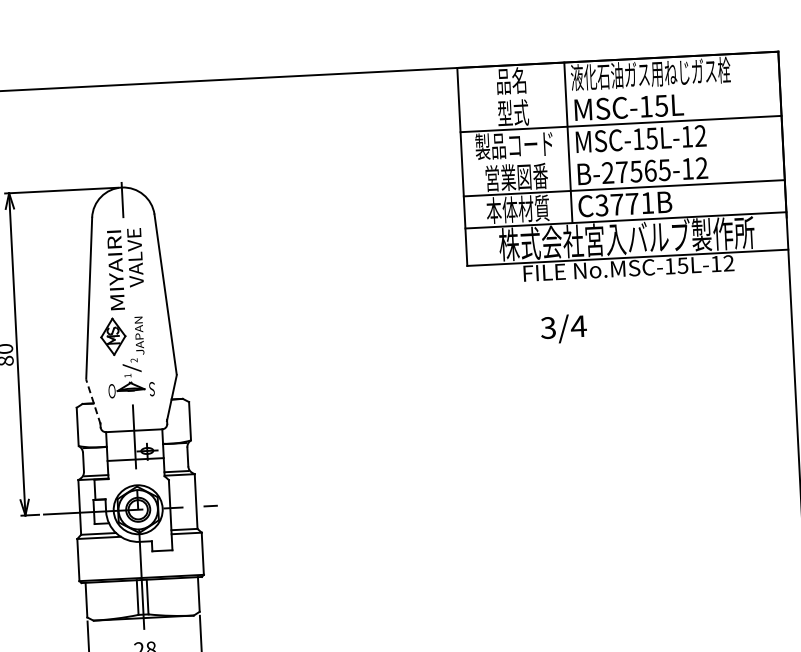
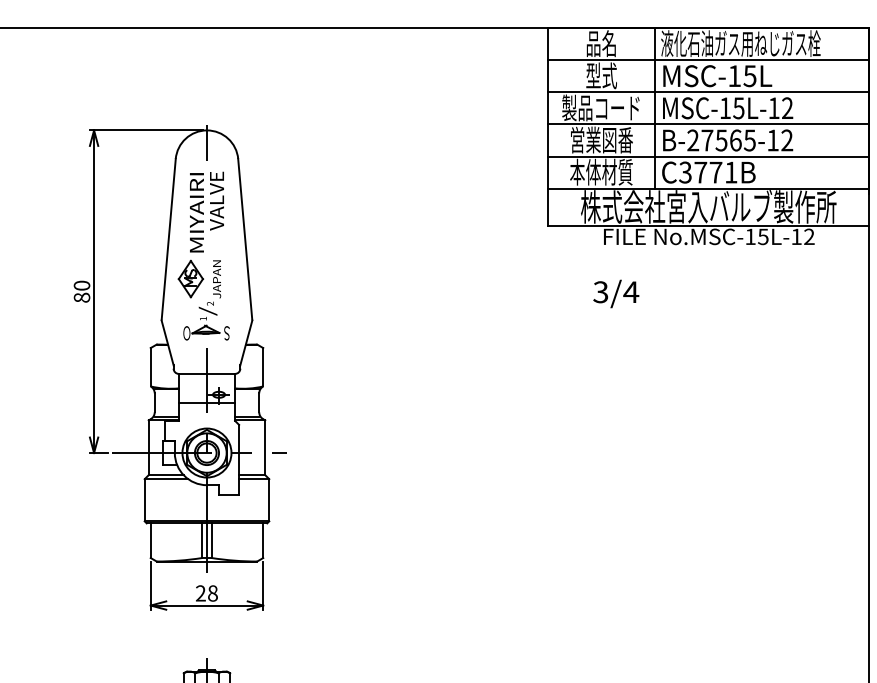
line: (619, 92) -> (708, 60), added
line: (622, 156) -> (708, 124), added
text: (564, 328) -> (616, 293), moved
line: (93, 402) -> (167, 343), dashed -> solid

